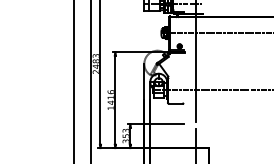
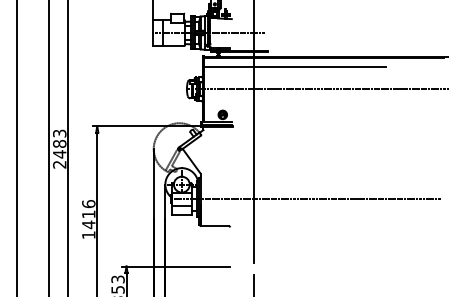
line: (216, 22) -> (294, 68), added

